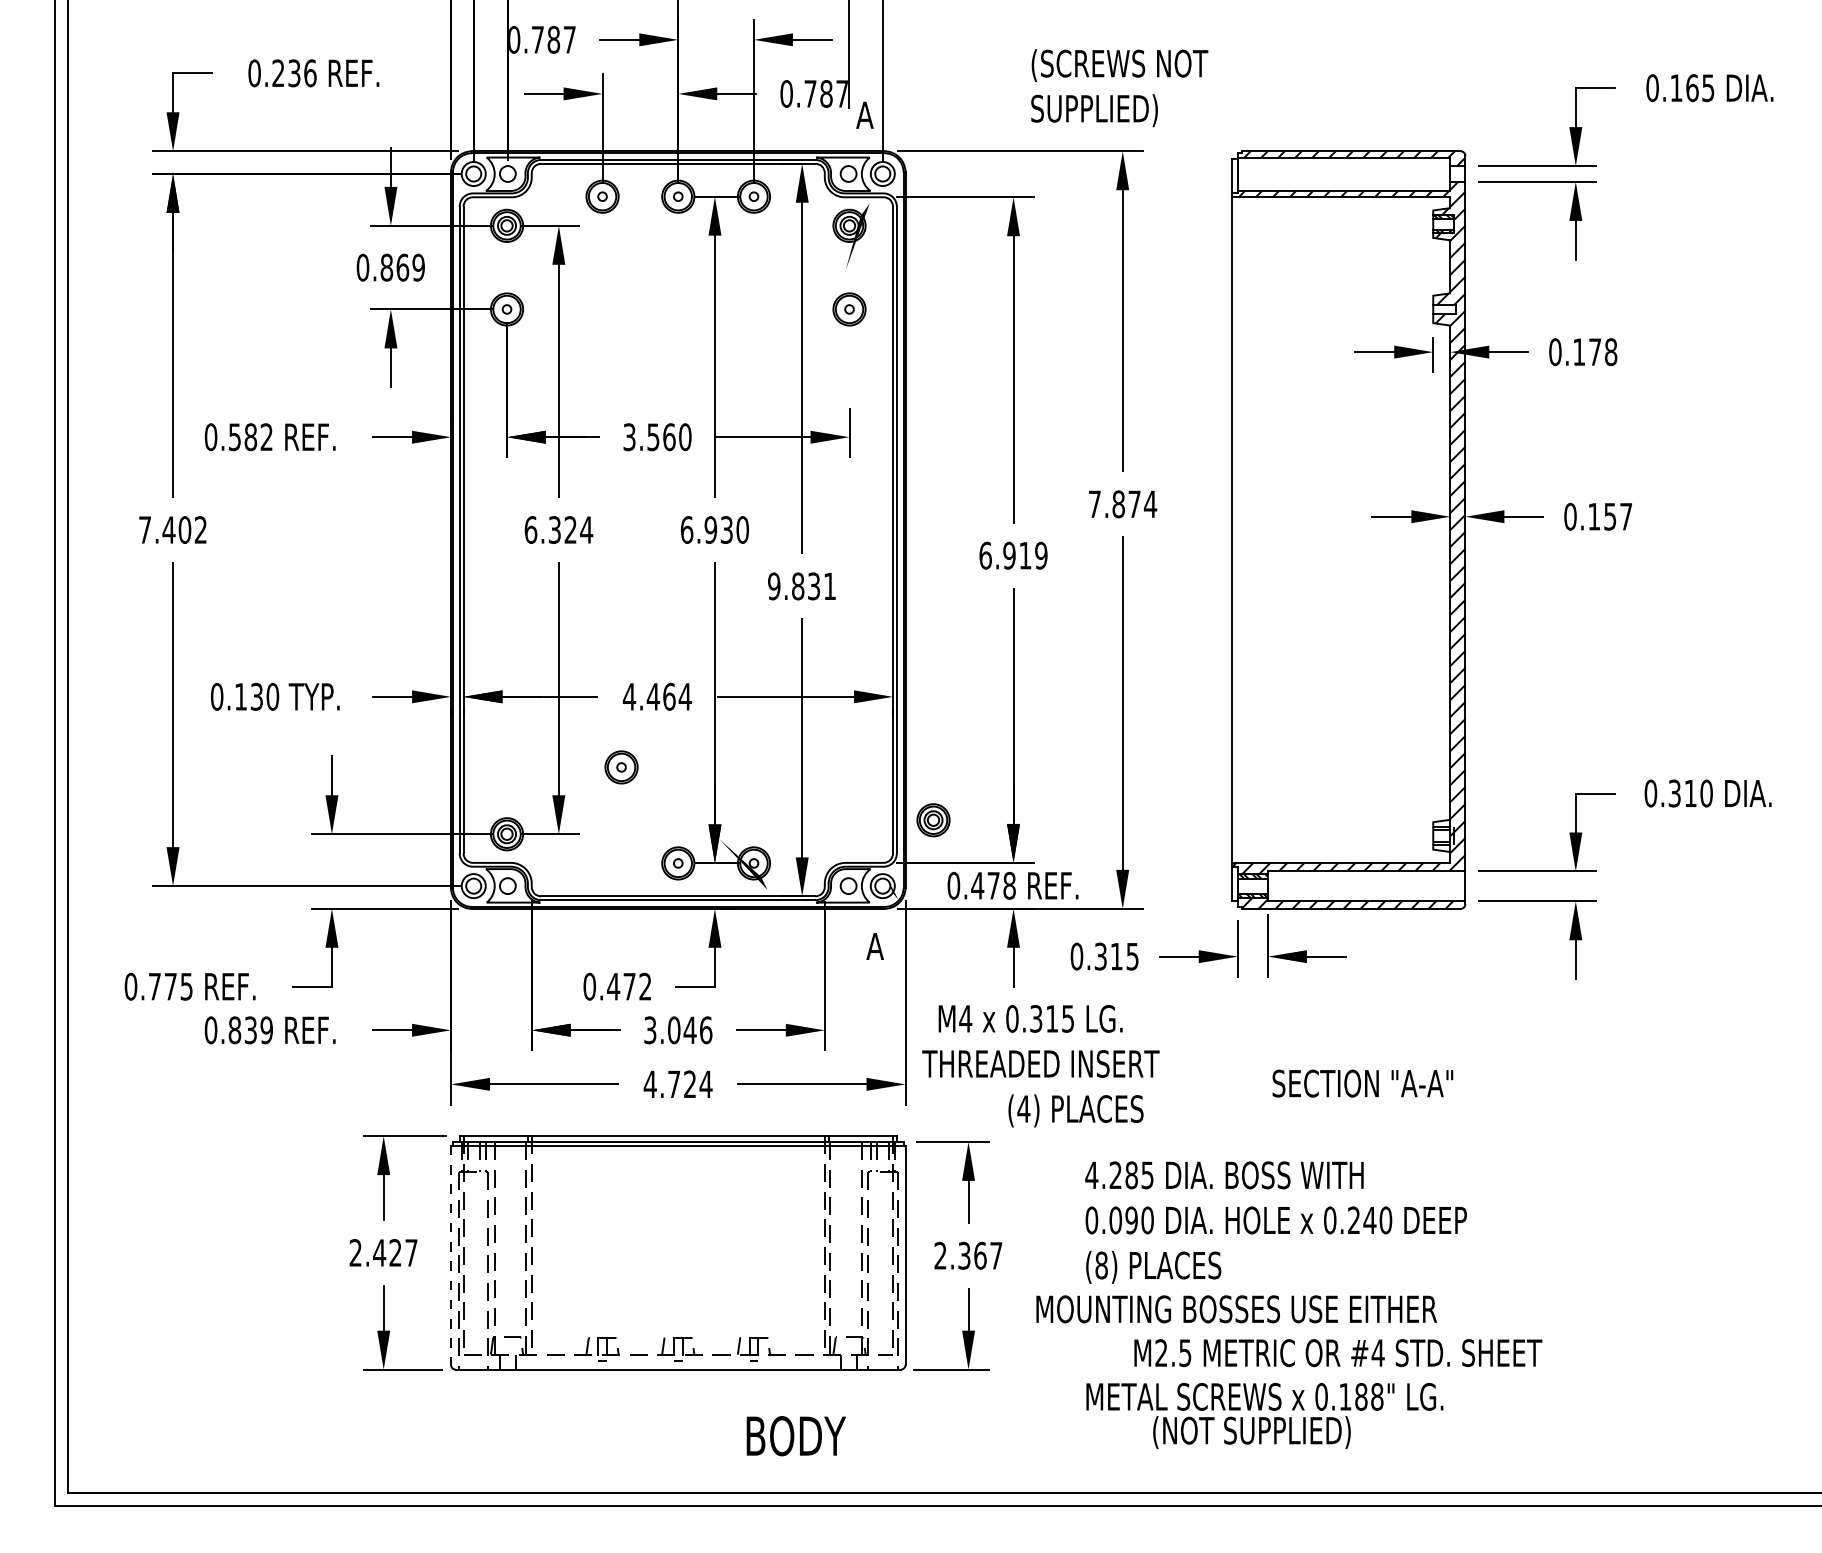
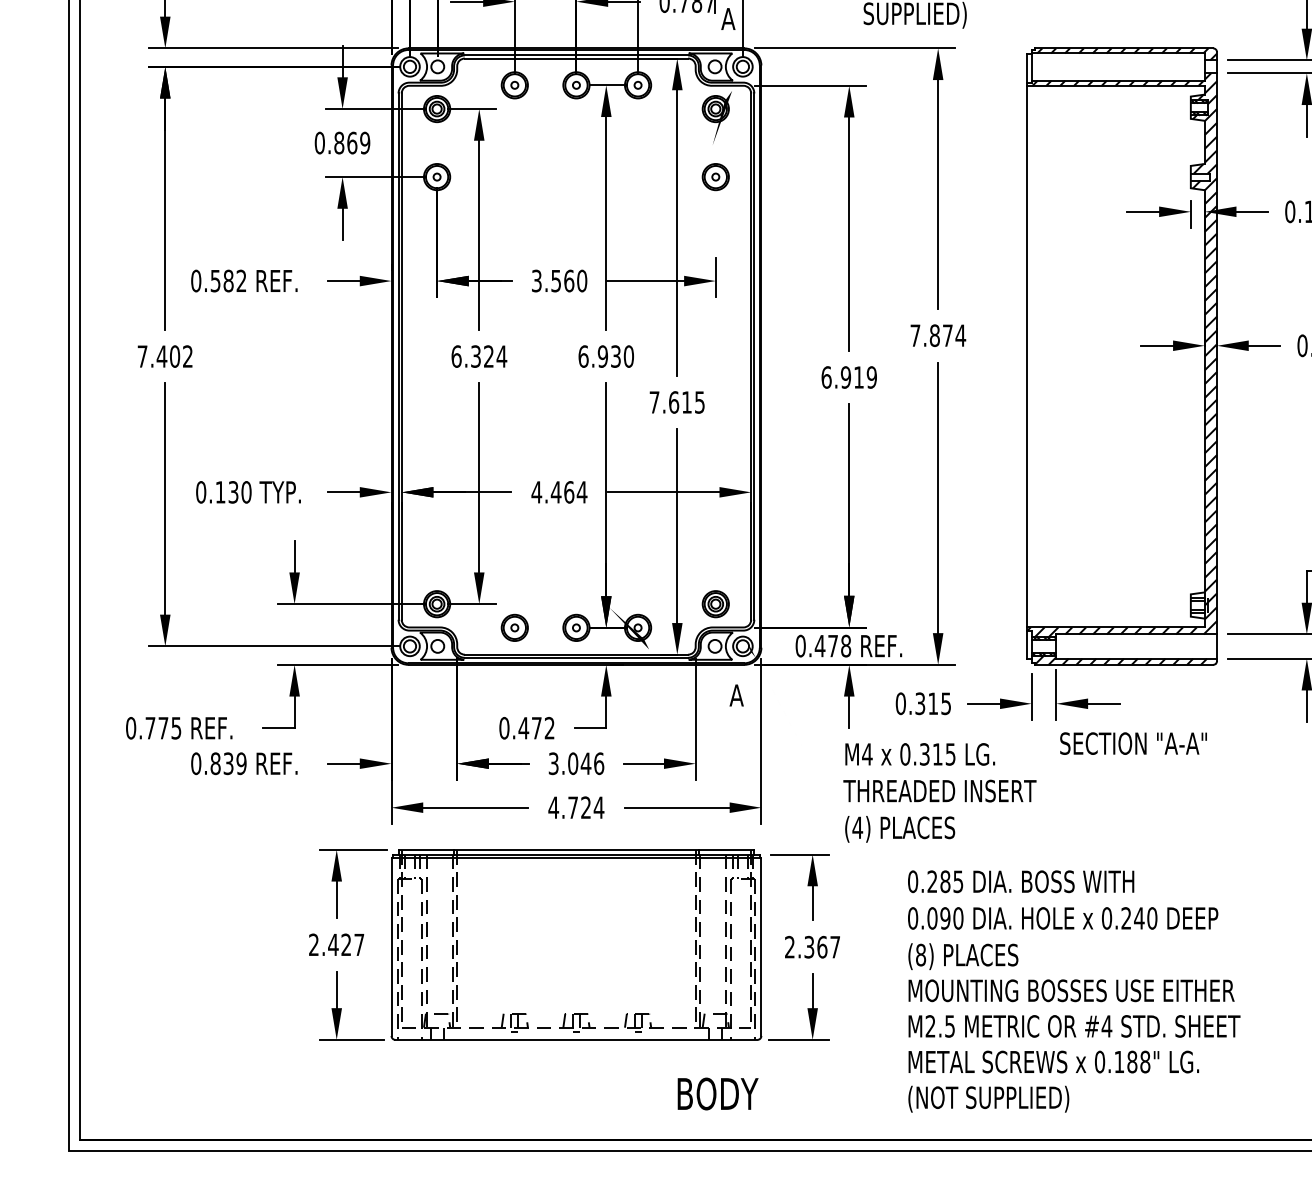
text: (801, 586) -> (676, 402), 9.831 -> 7.615
part: (621, 767) -> (514, 627), moved
part: (933, 820) -> (715, 604), moved
text: (1030, 1018) -> (920, 754), moved
text: (1040, 1063) -> (939, 790), moved
text: (1362, 1083) -> (1133, 743), moved
text: (1091, 1175) -> (912, 881), 4.285 -> 0.285
line: (451, 1255) -> (391, 946), dashed -> solid
text: (1236, 1309) -> (1071, 990), moved
text: (1338, 1353) -> (1074, 1026), moved
text: (1251, 1432) -> (988, 1099), moved
text: (795, 1436) -> (717, 1094), moved

